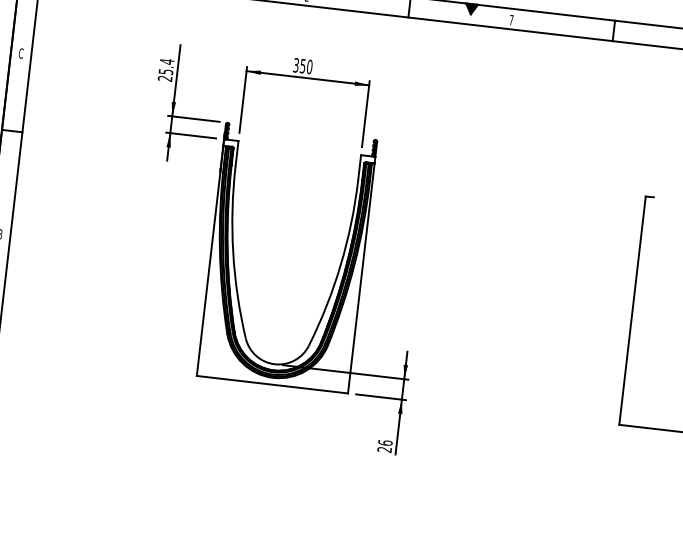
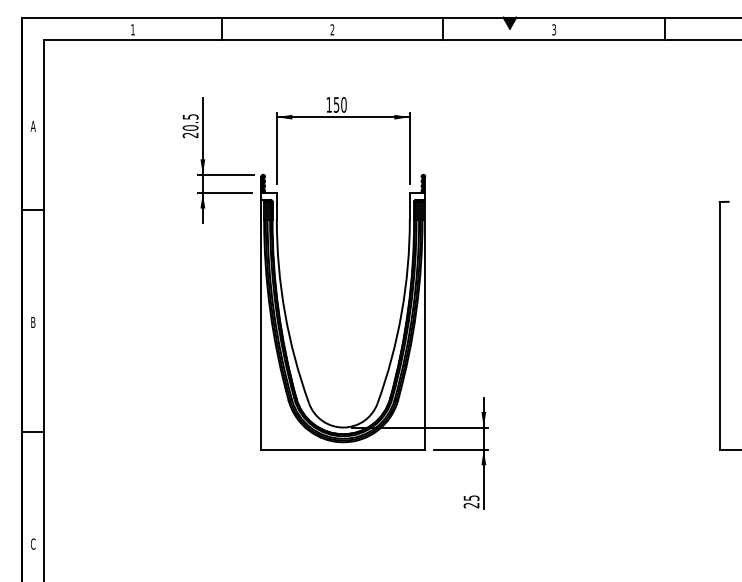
text: (511, 19) -> (554, 29), 7 -> 3
text: (20, 52) -> (32, 125), C -> A
text: (295, 64) -> (328, 104), 350 -> 150
text: (166, 66) -> (190, 122), 25.4 -> 20.5
text: (385, 442) -> (471, 497), 26 -> 25

